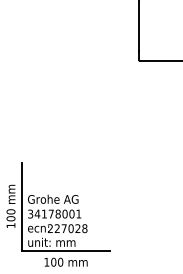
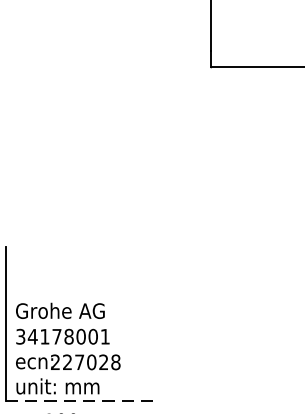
line: (65, 250) -> (81, 400), solid -> dashed

